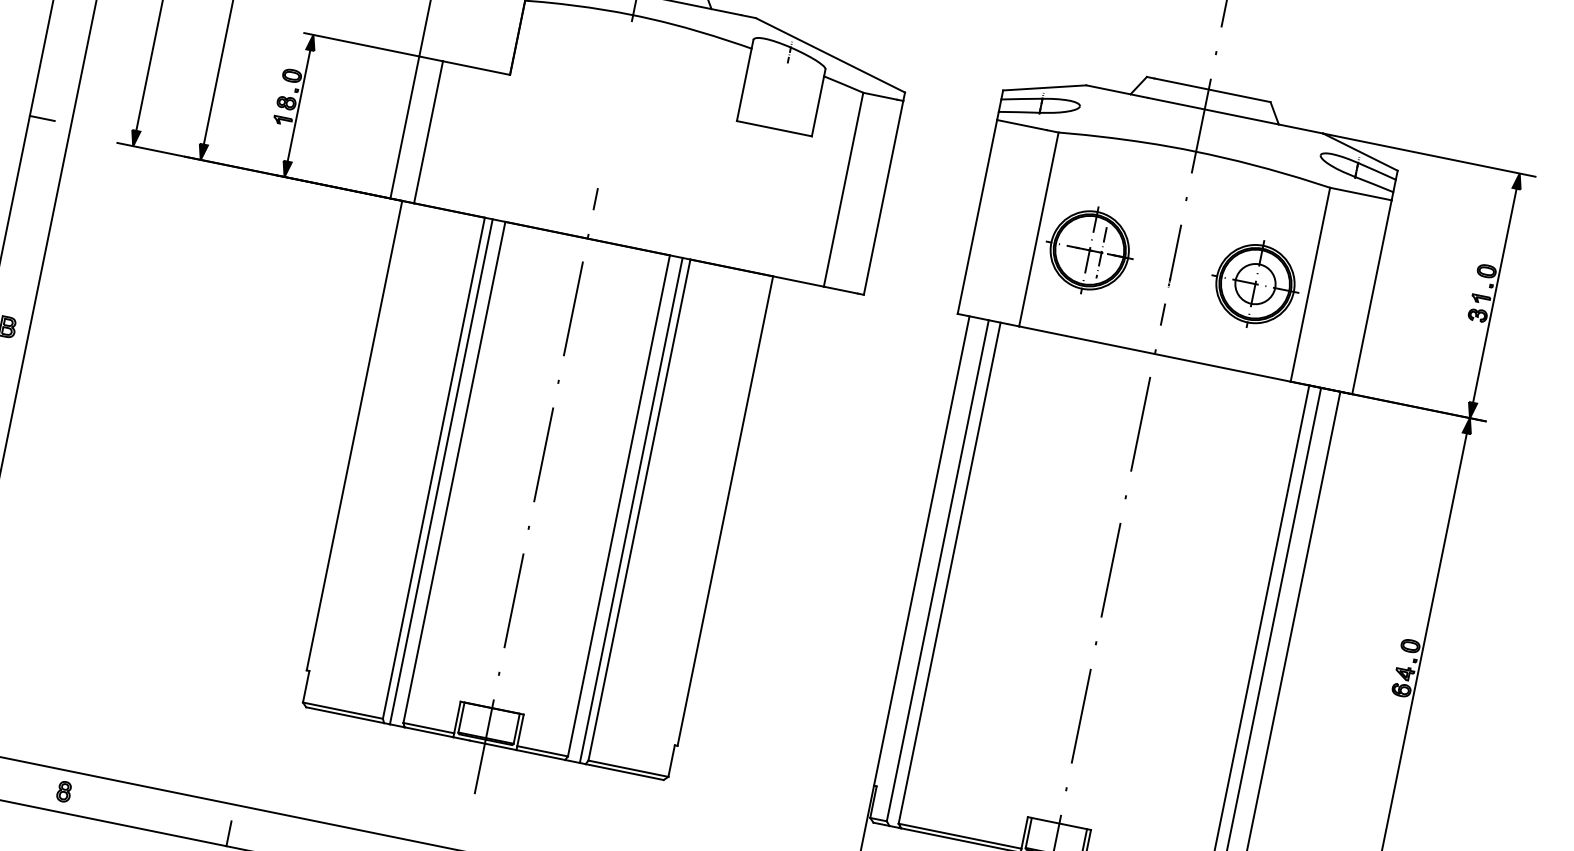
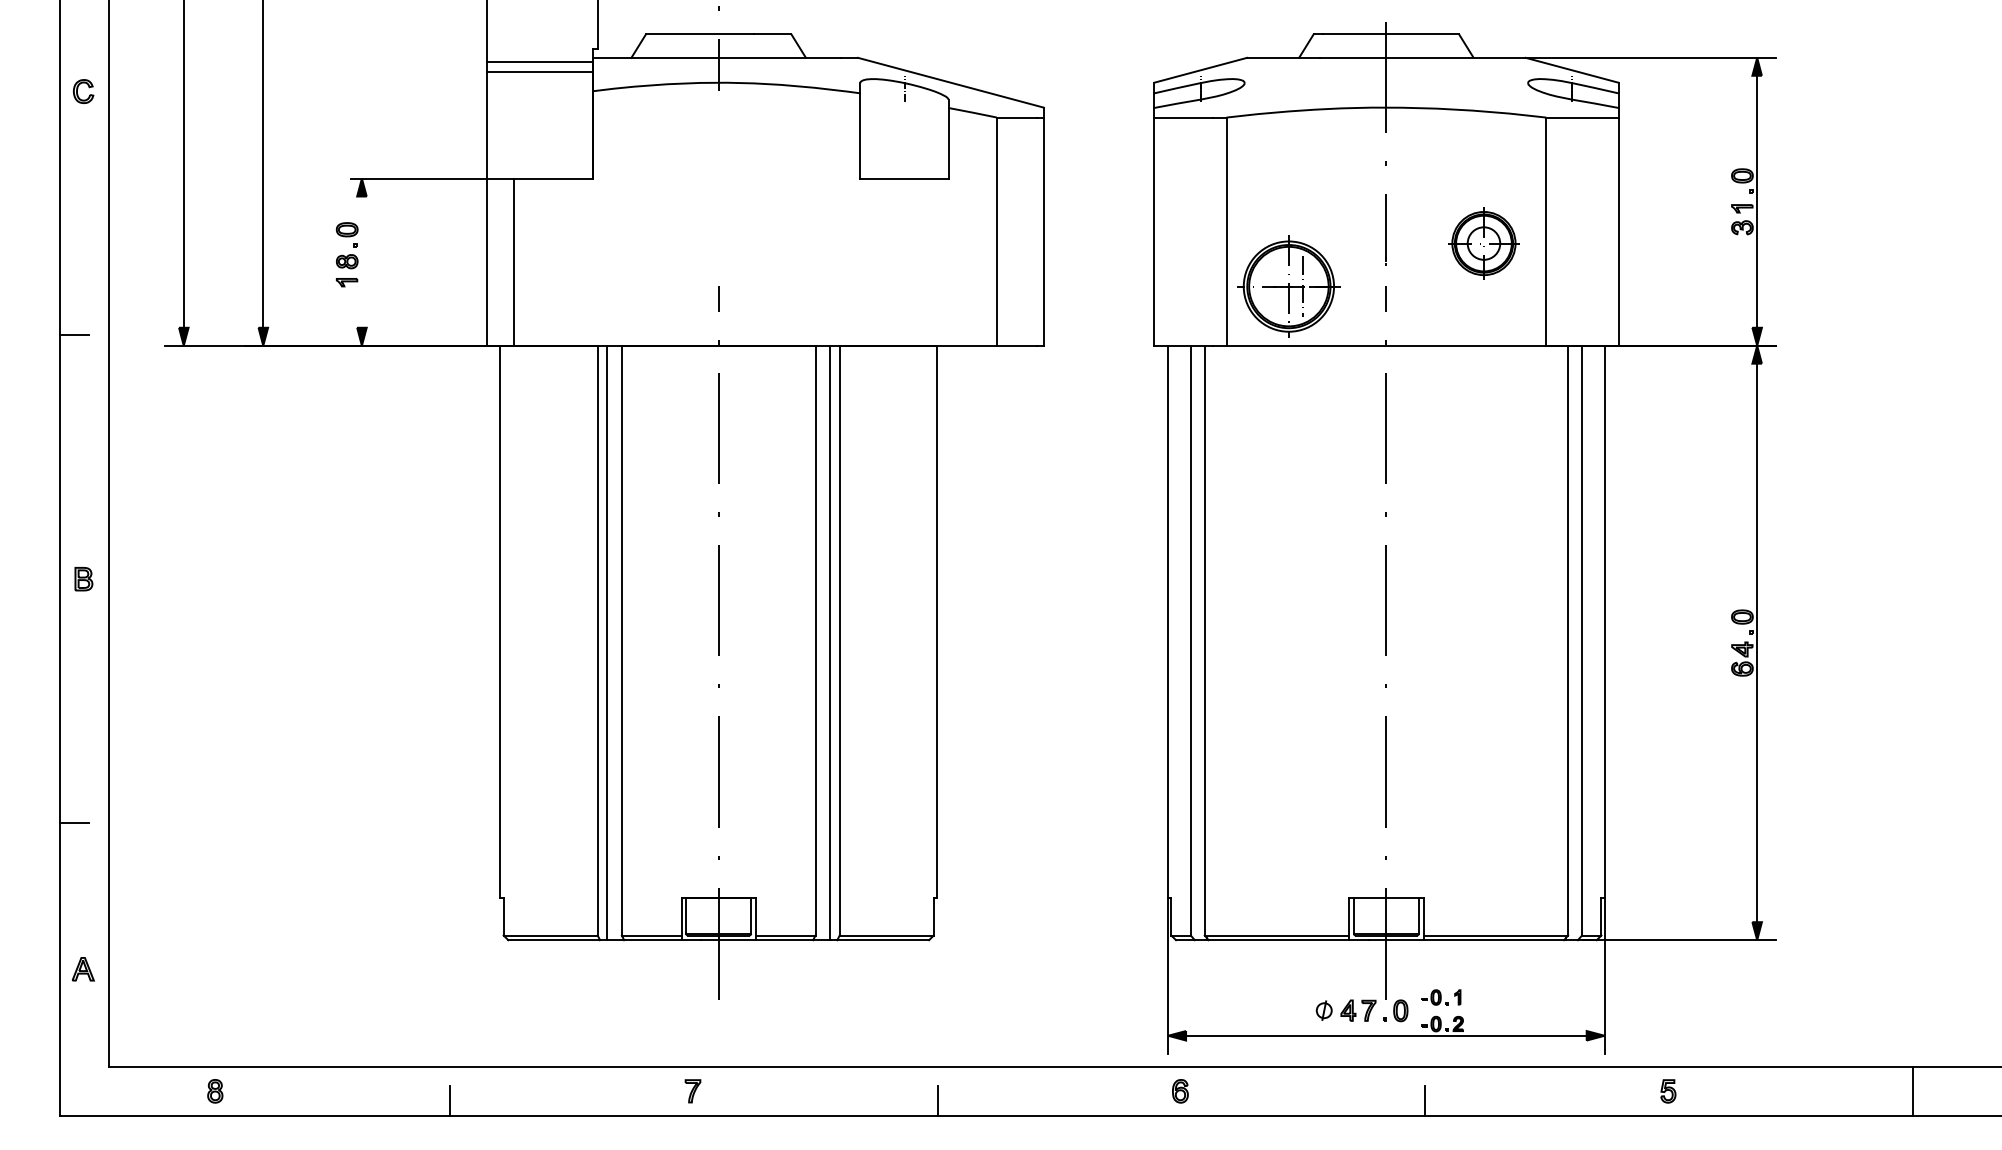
line: (298, 105) -> (361, 261), removed
part: (1089, 250) -> (1288, 286), moved
part: (1255, 283) -> (1483, 243), size x0.7
part: (64, 791) -> (215, 1091), moved

